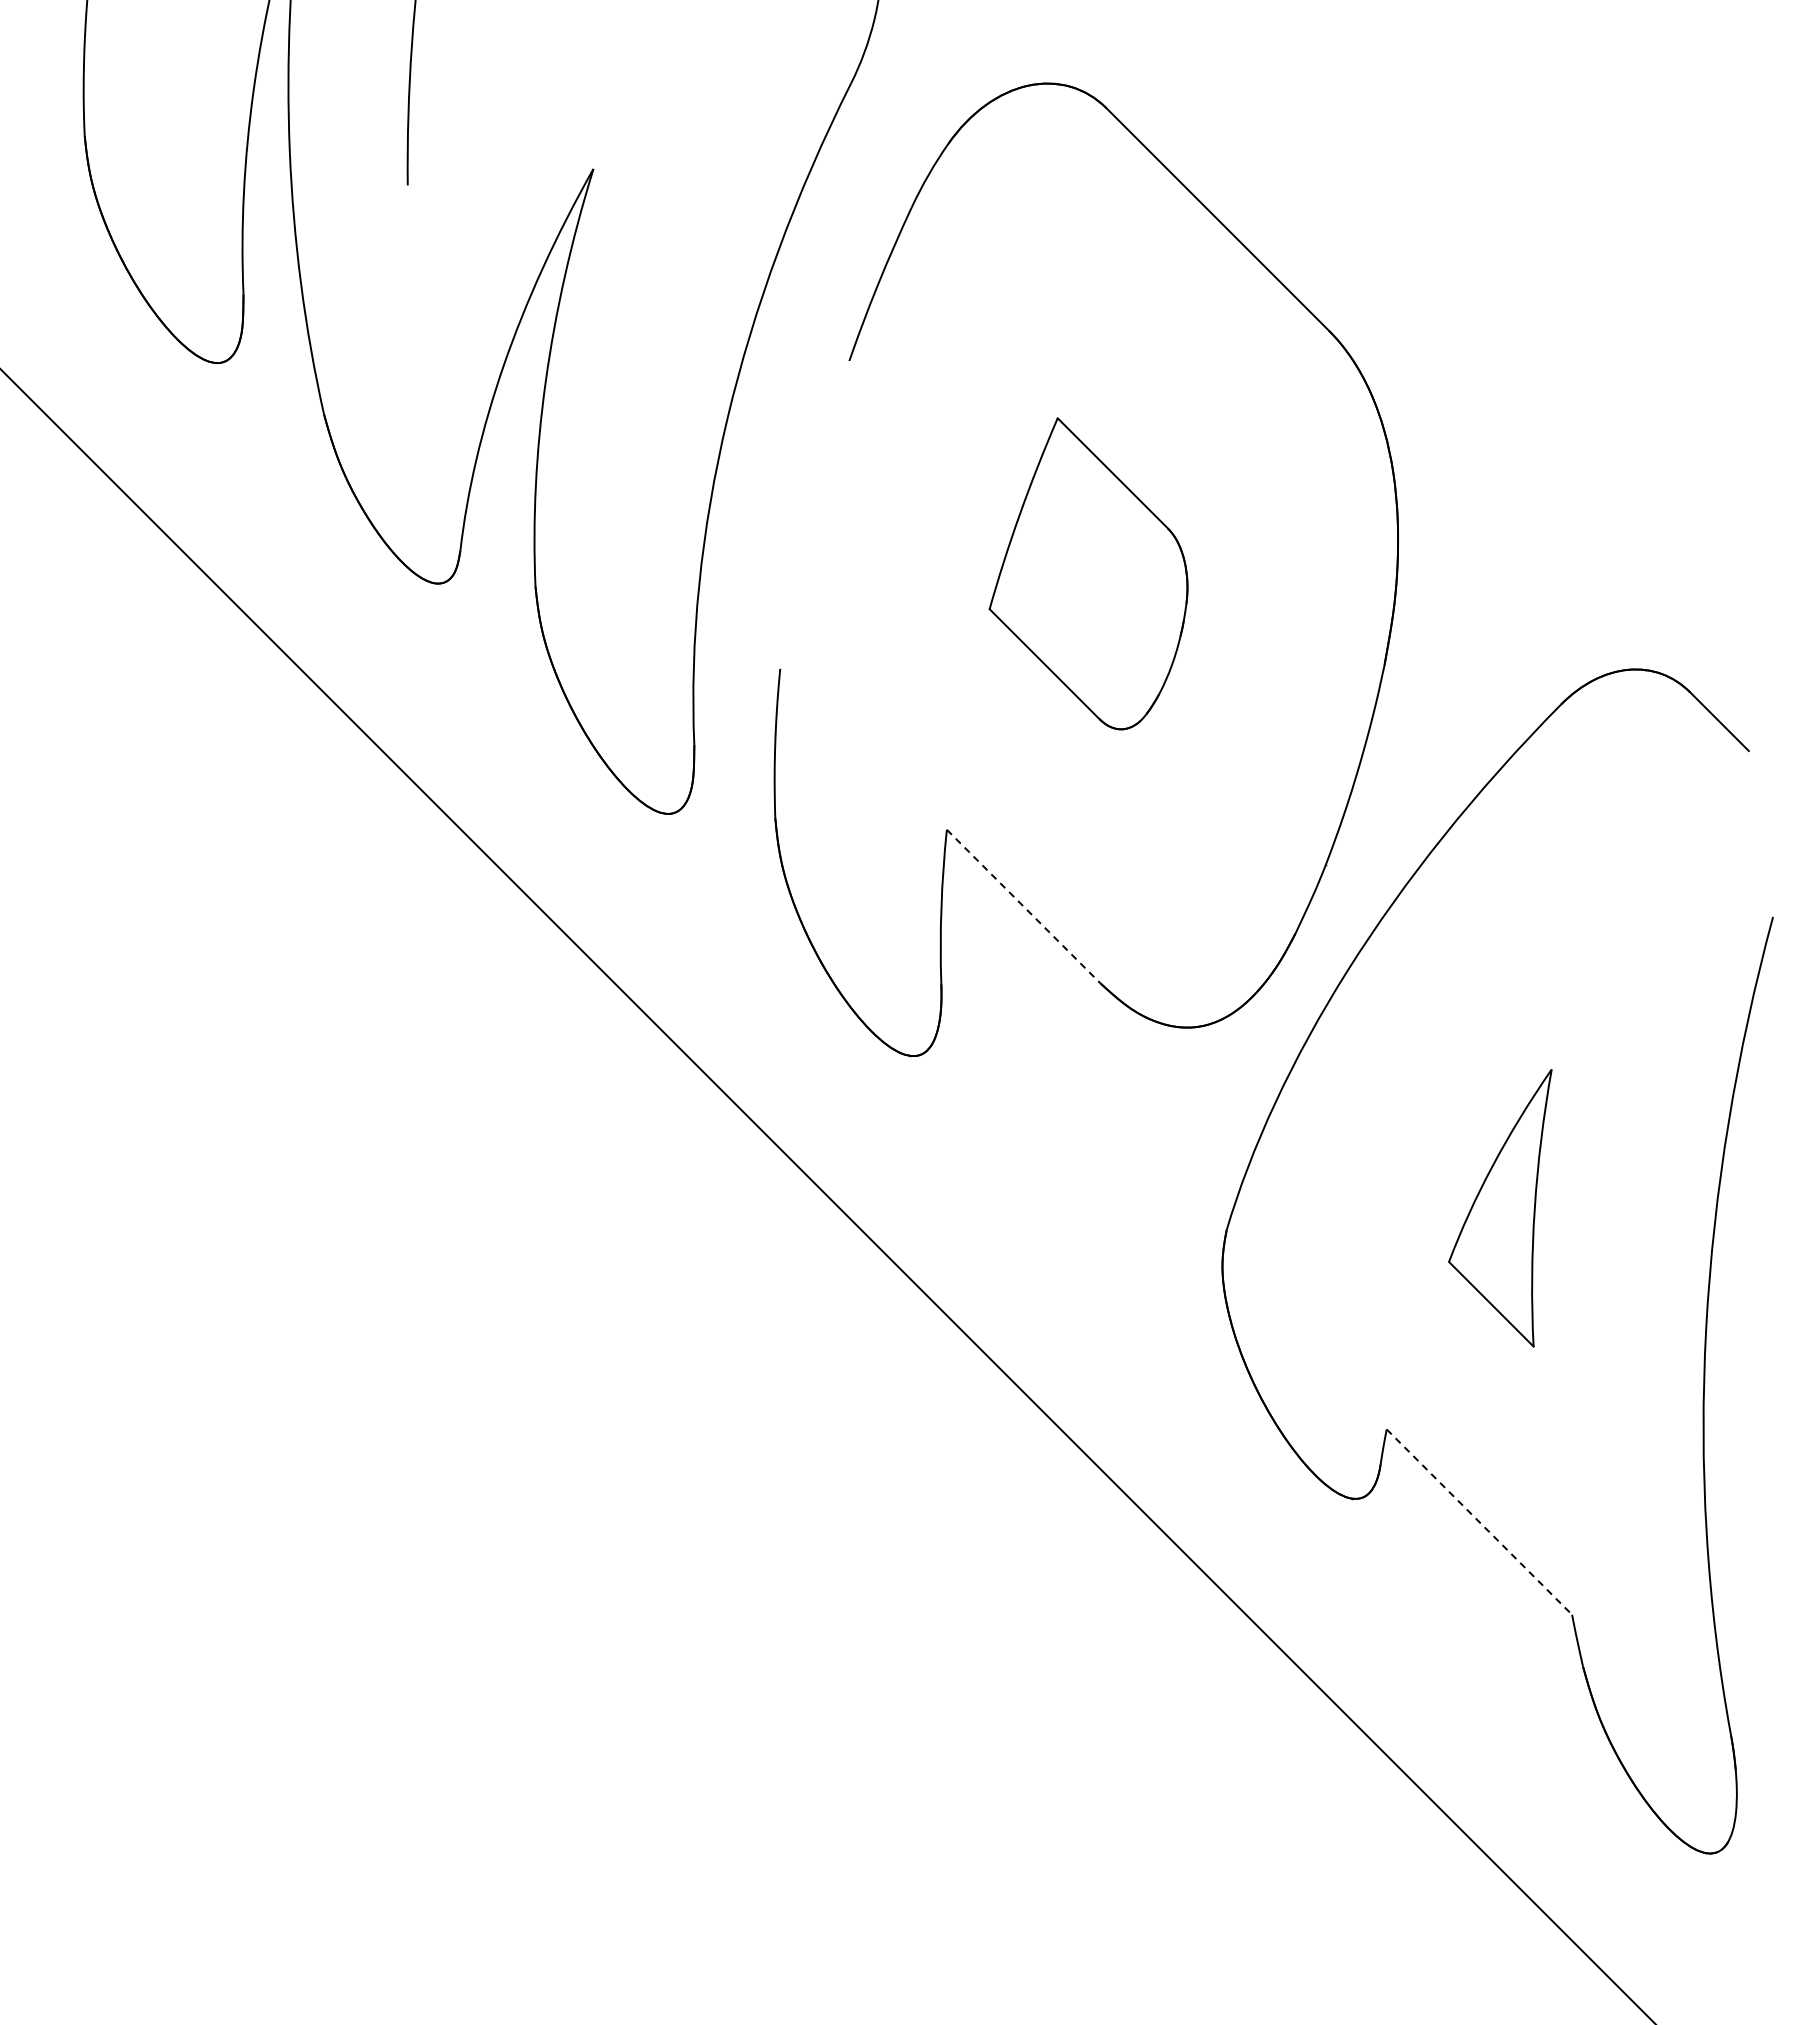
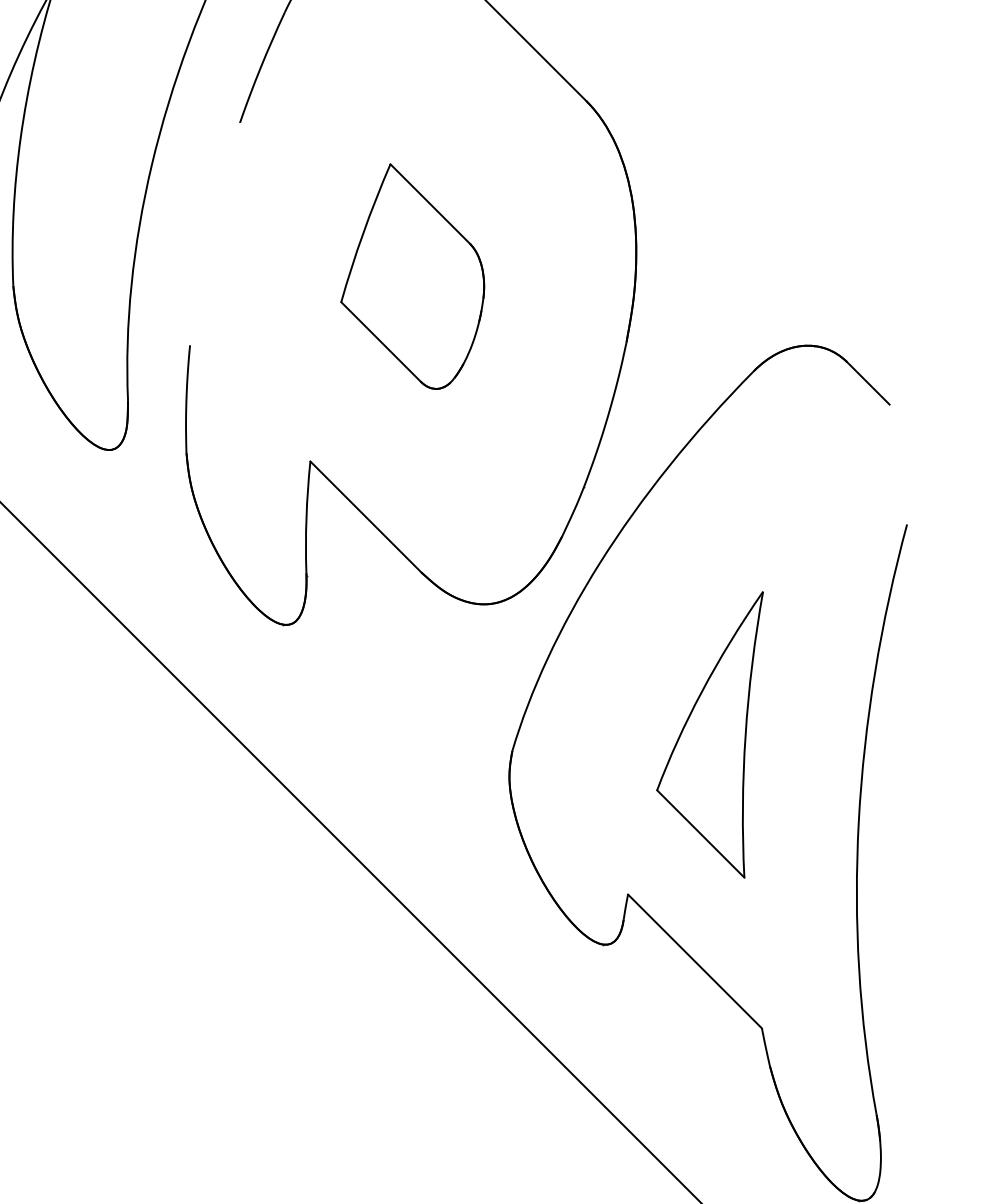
line: (1023, 906) -> (365, 516), dashed -> solid
part: (1500, 1207) -> (710, 734), size x1.43
line: (1479, 1522) -> (695, 961), dashed -> solid

